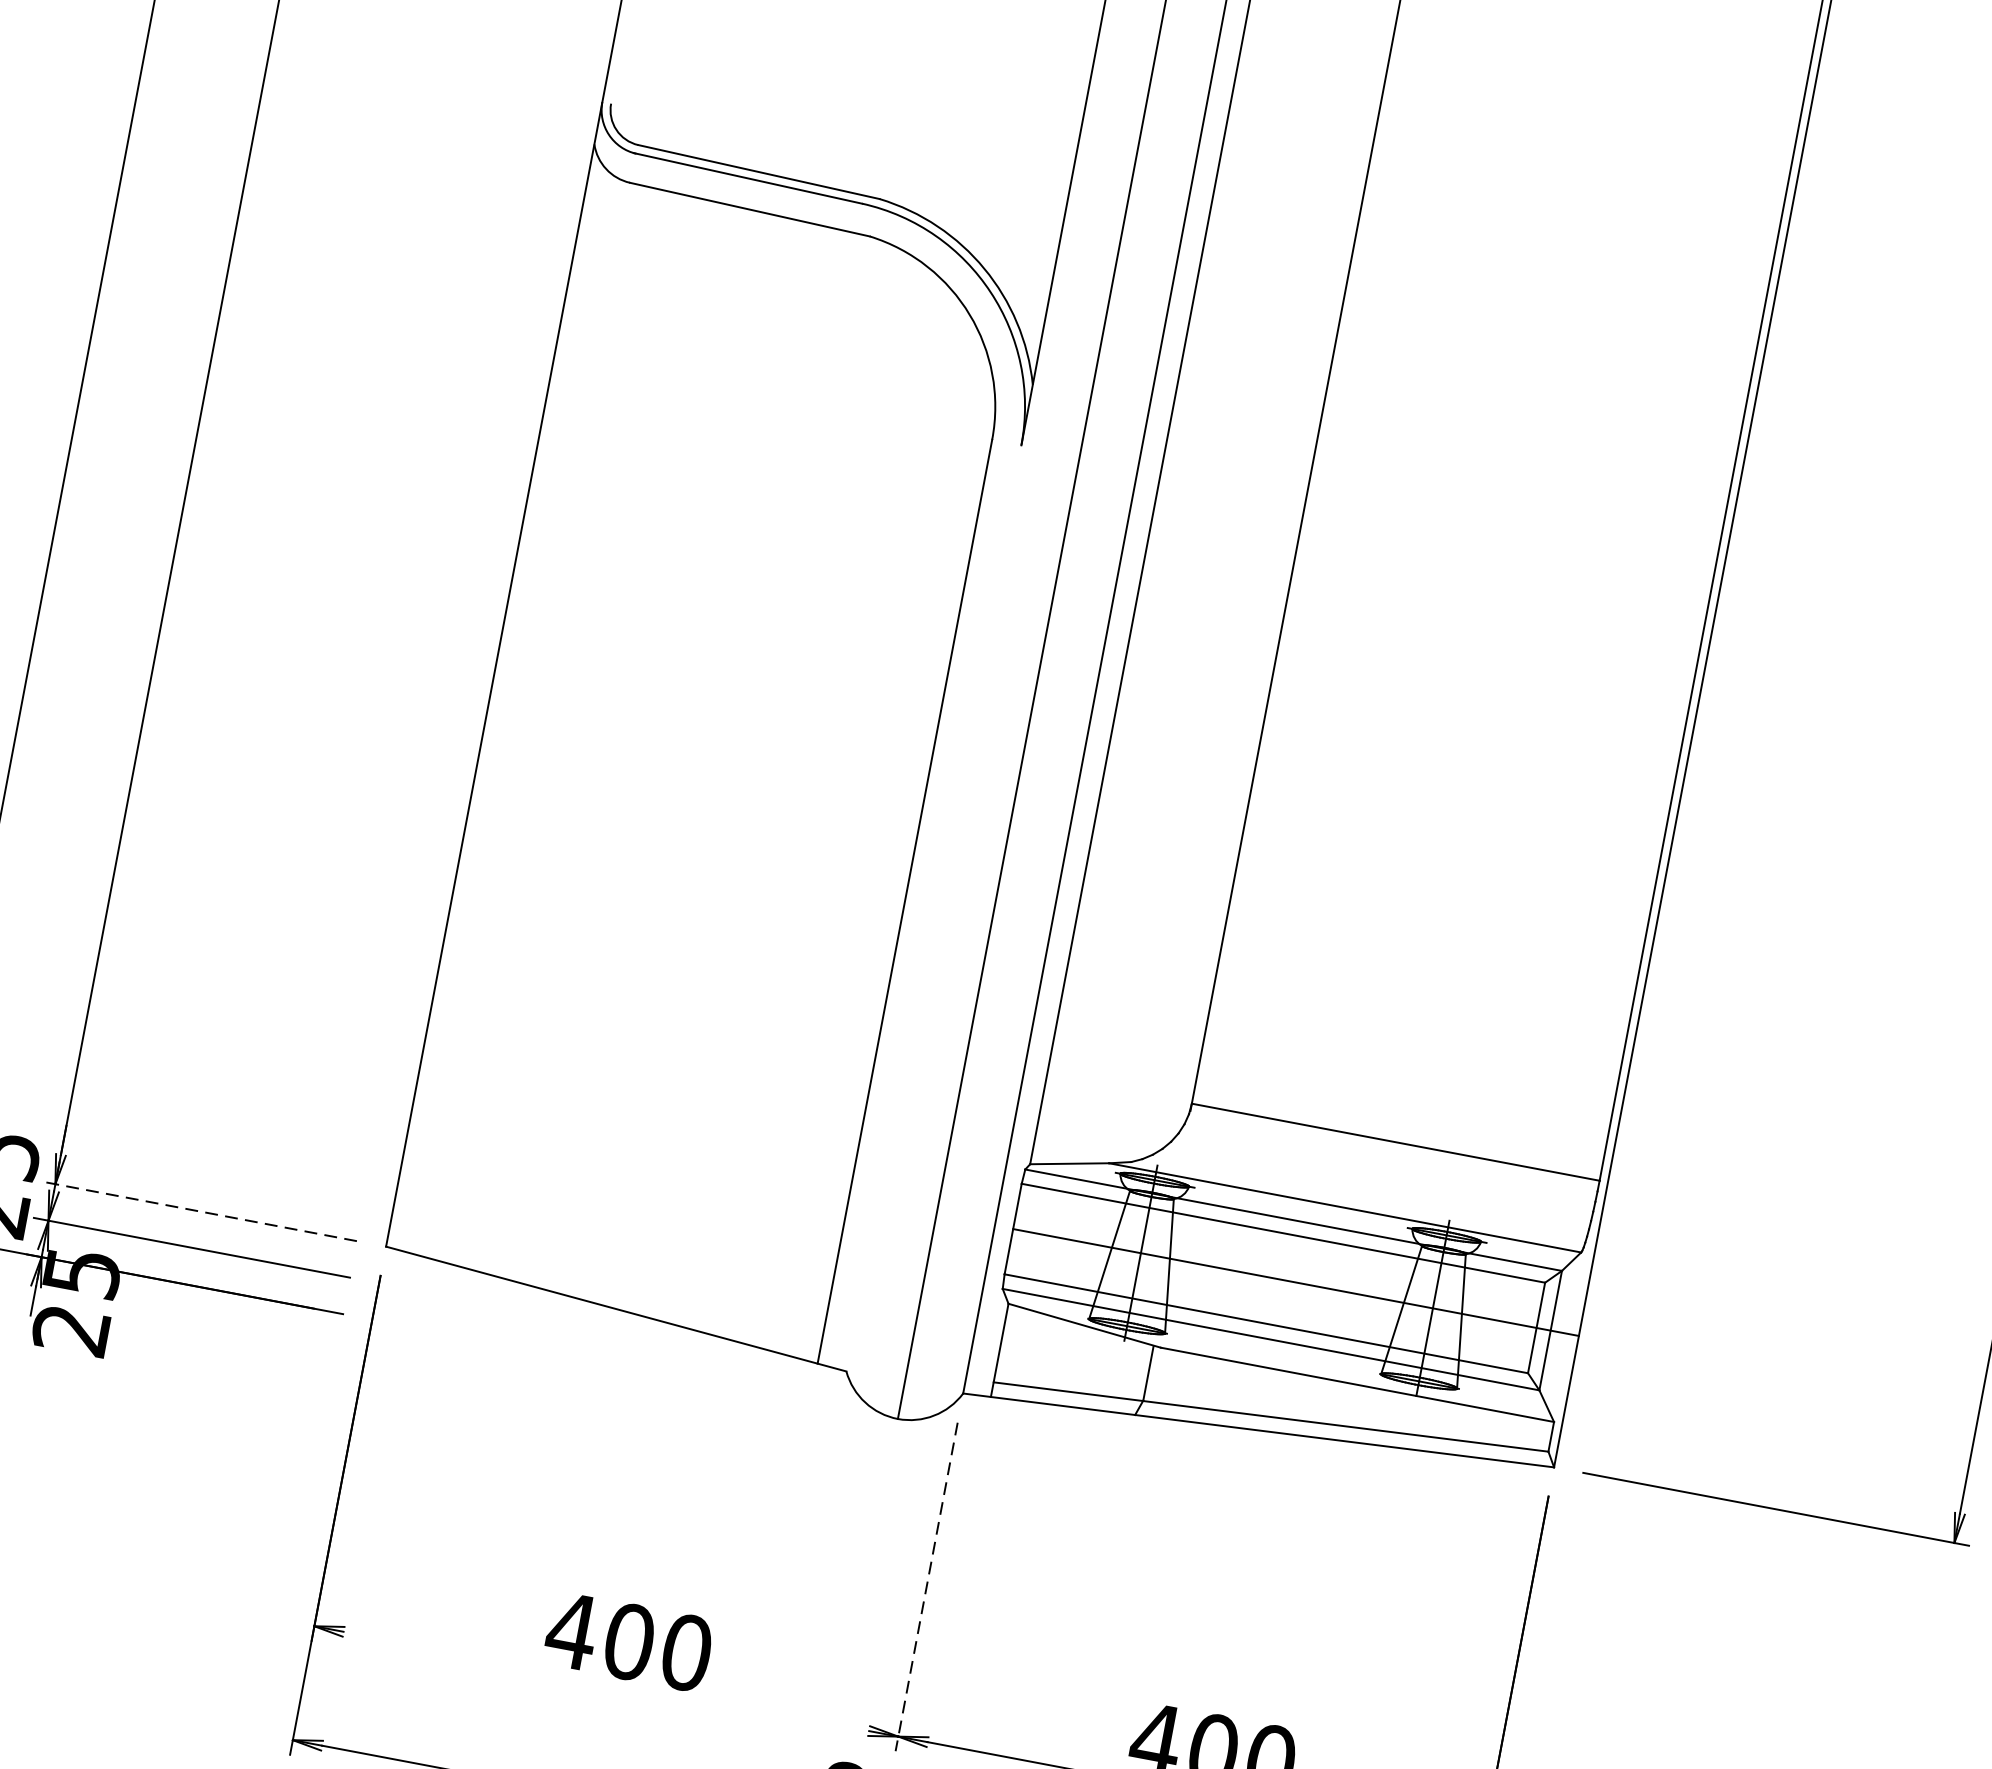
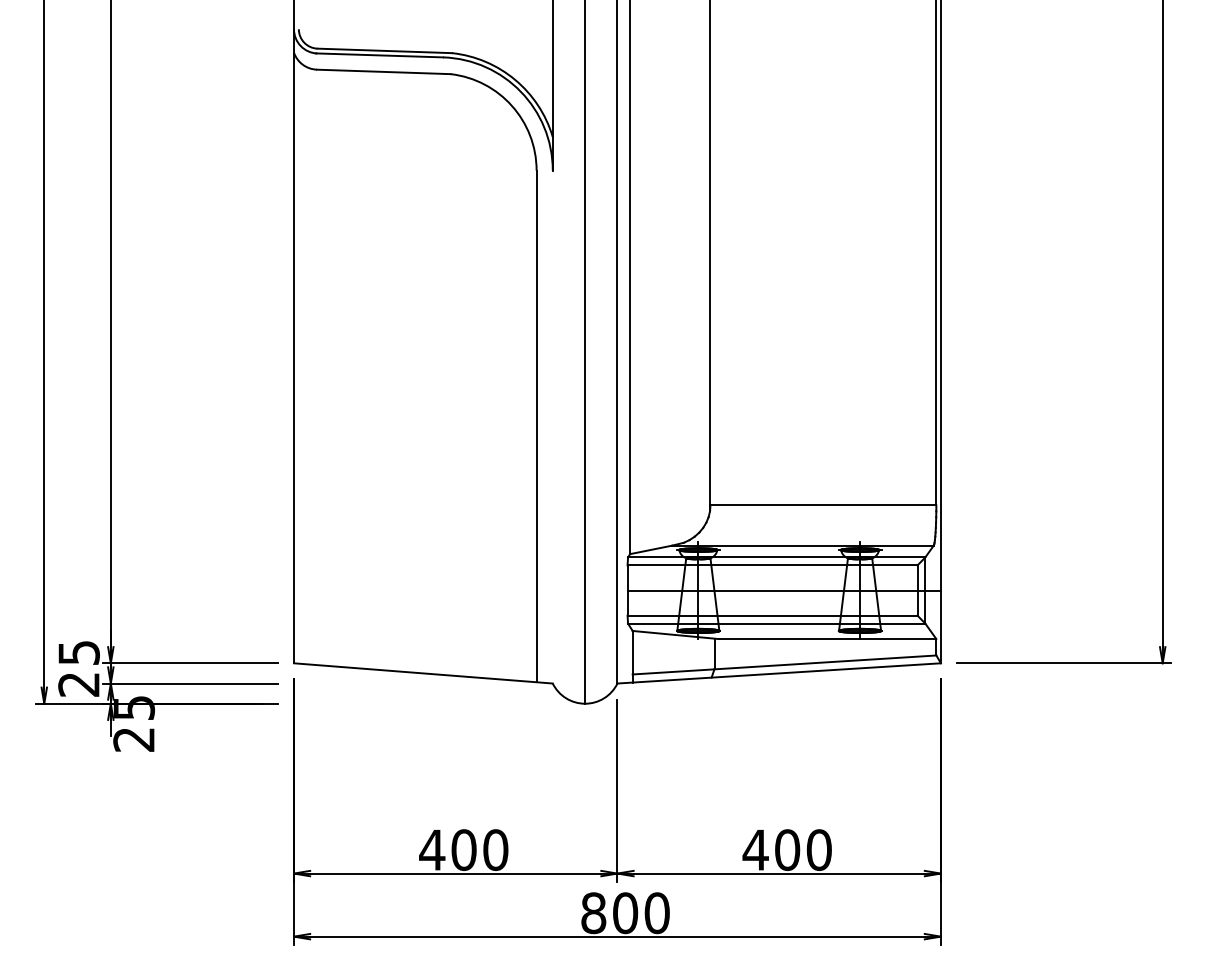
line: (199, 1211) -> (190, 663), dashed -> solid
line: (926, 1586) -> (617, 790), dashed -> solid
line: (605, 1681) -> (455, 873), added

